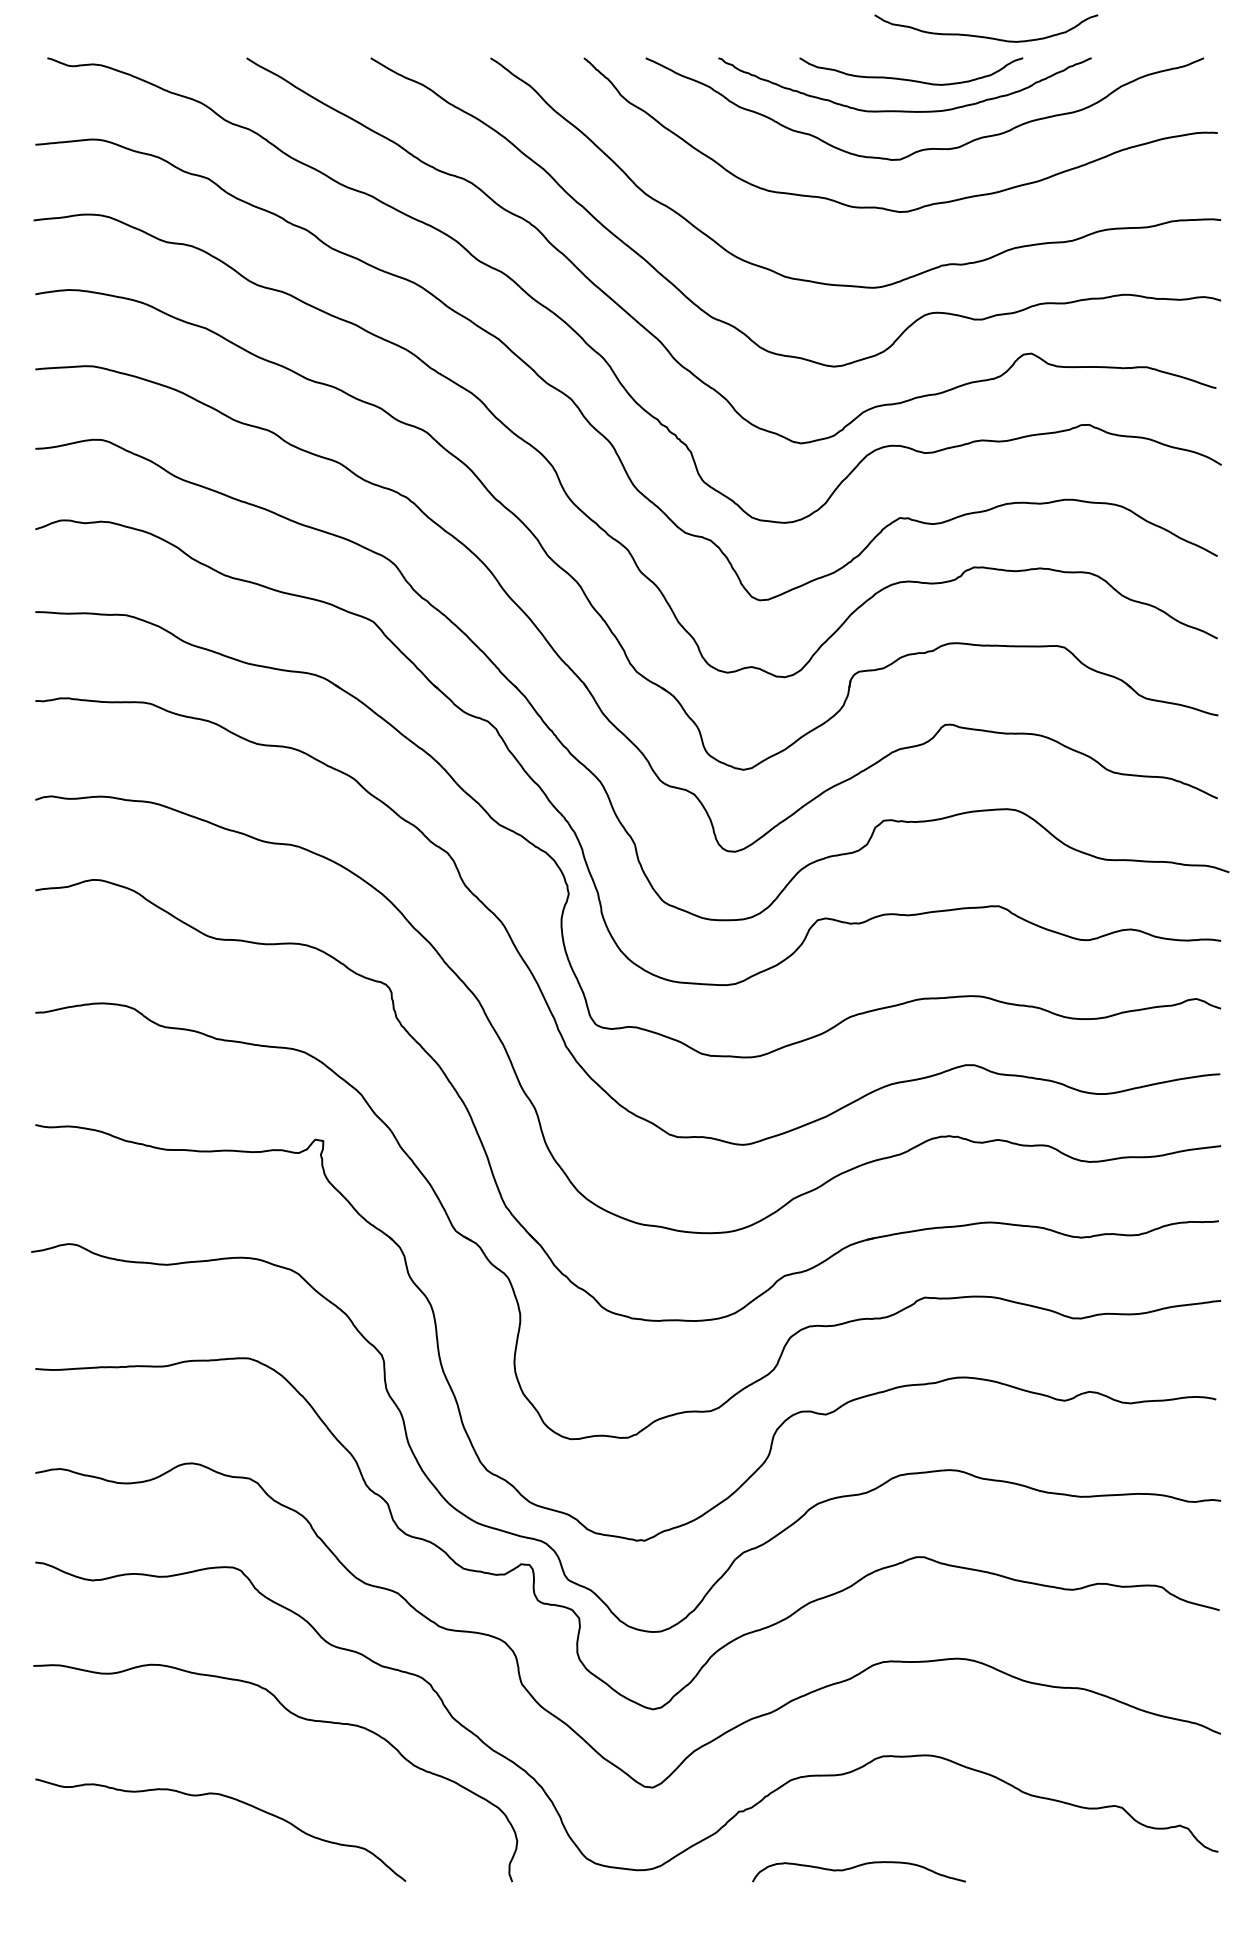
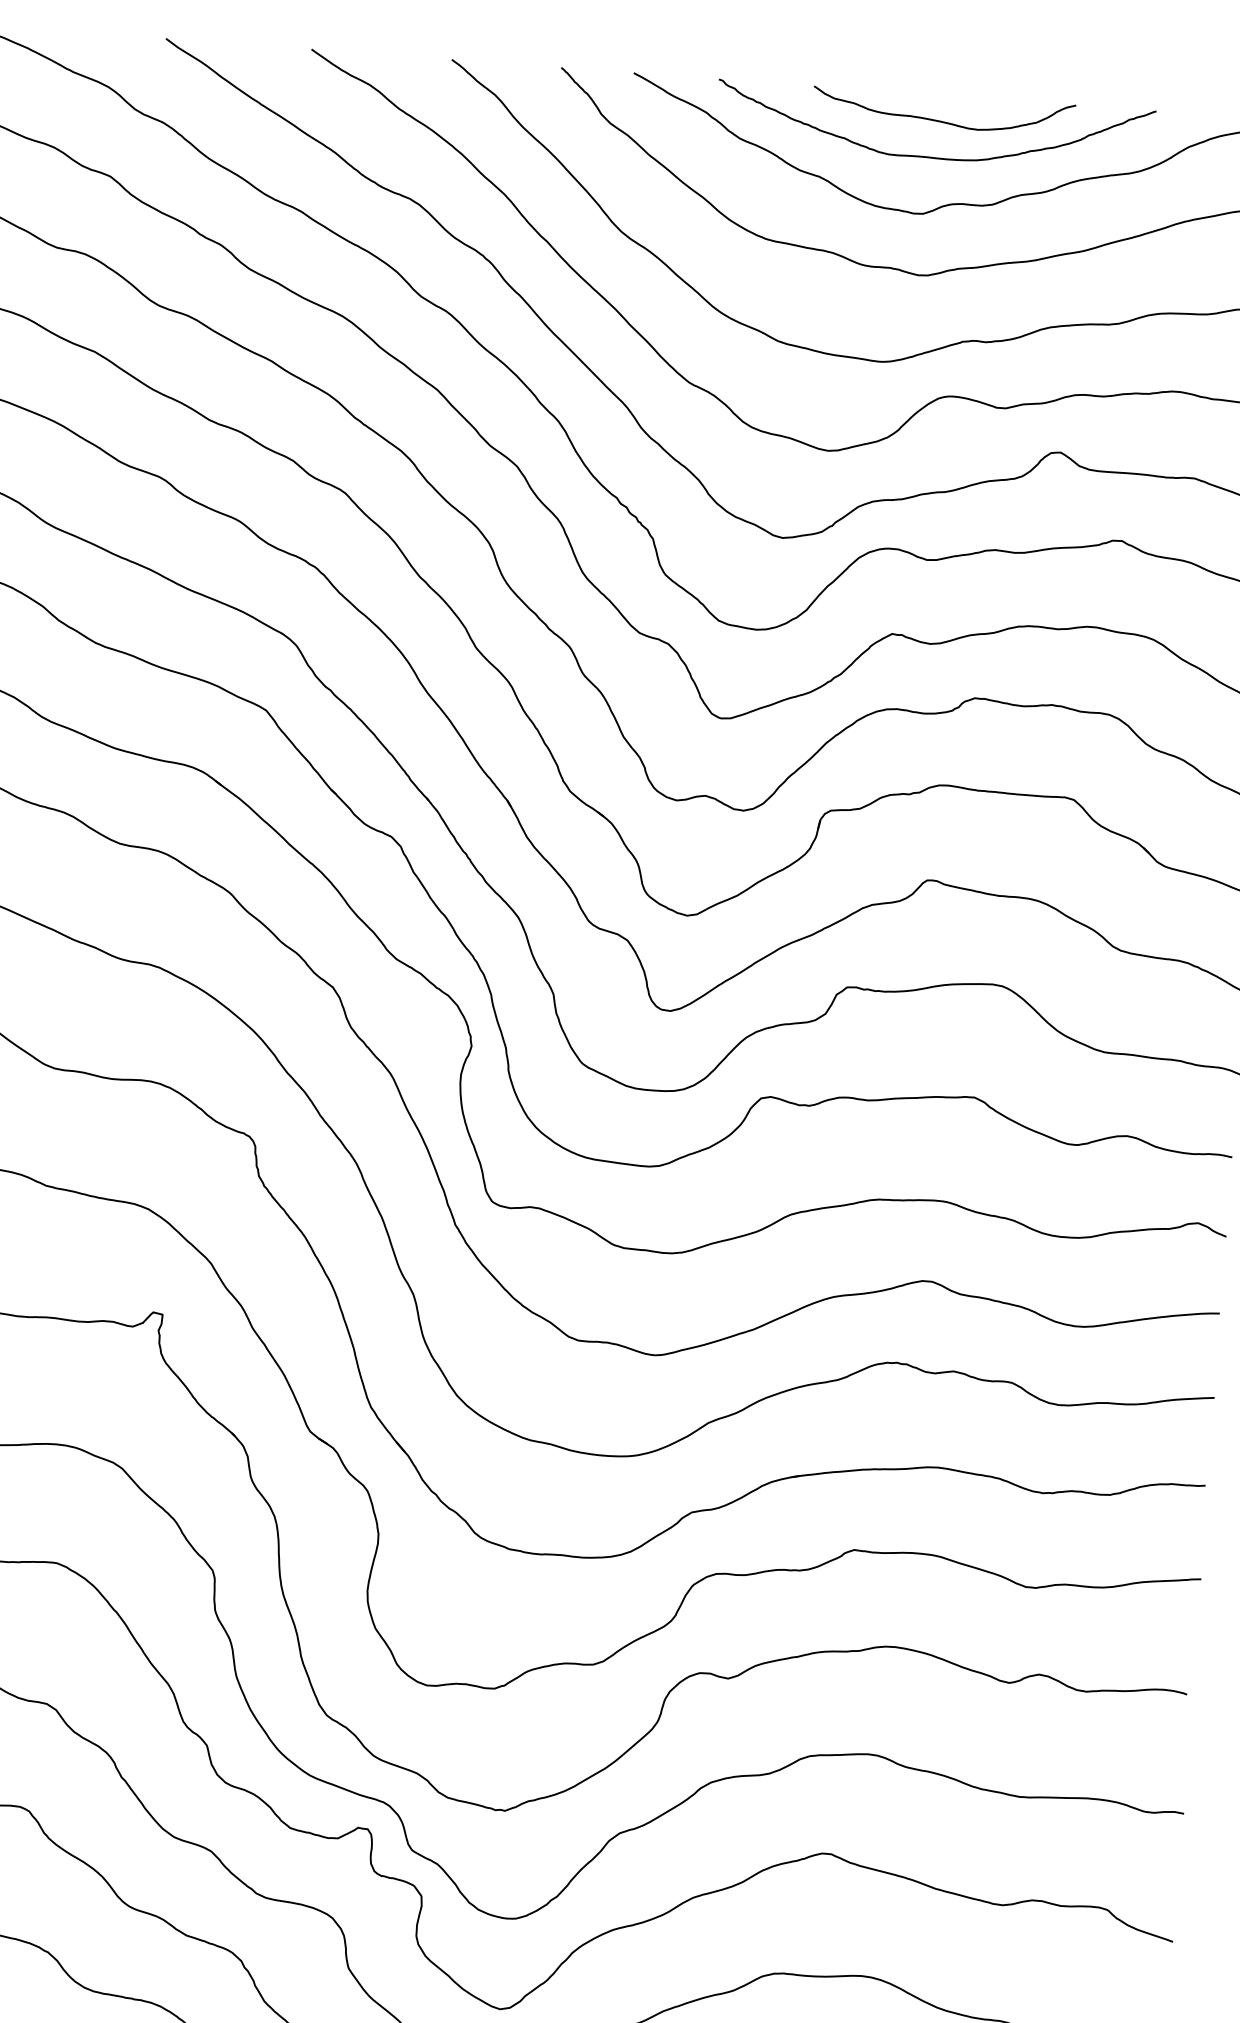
curve: (986, 36) -> (1035, 76), removed

